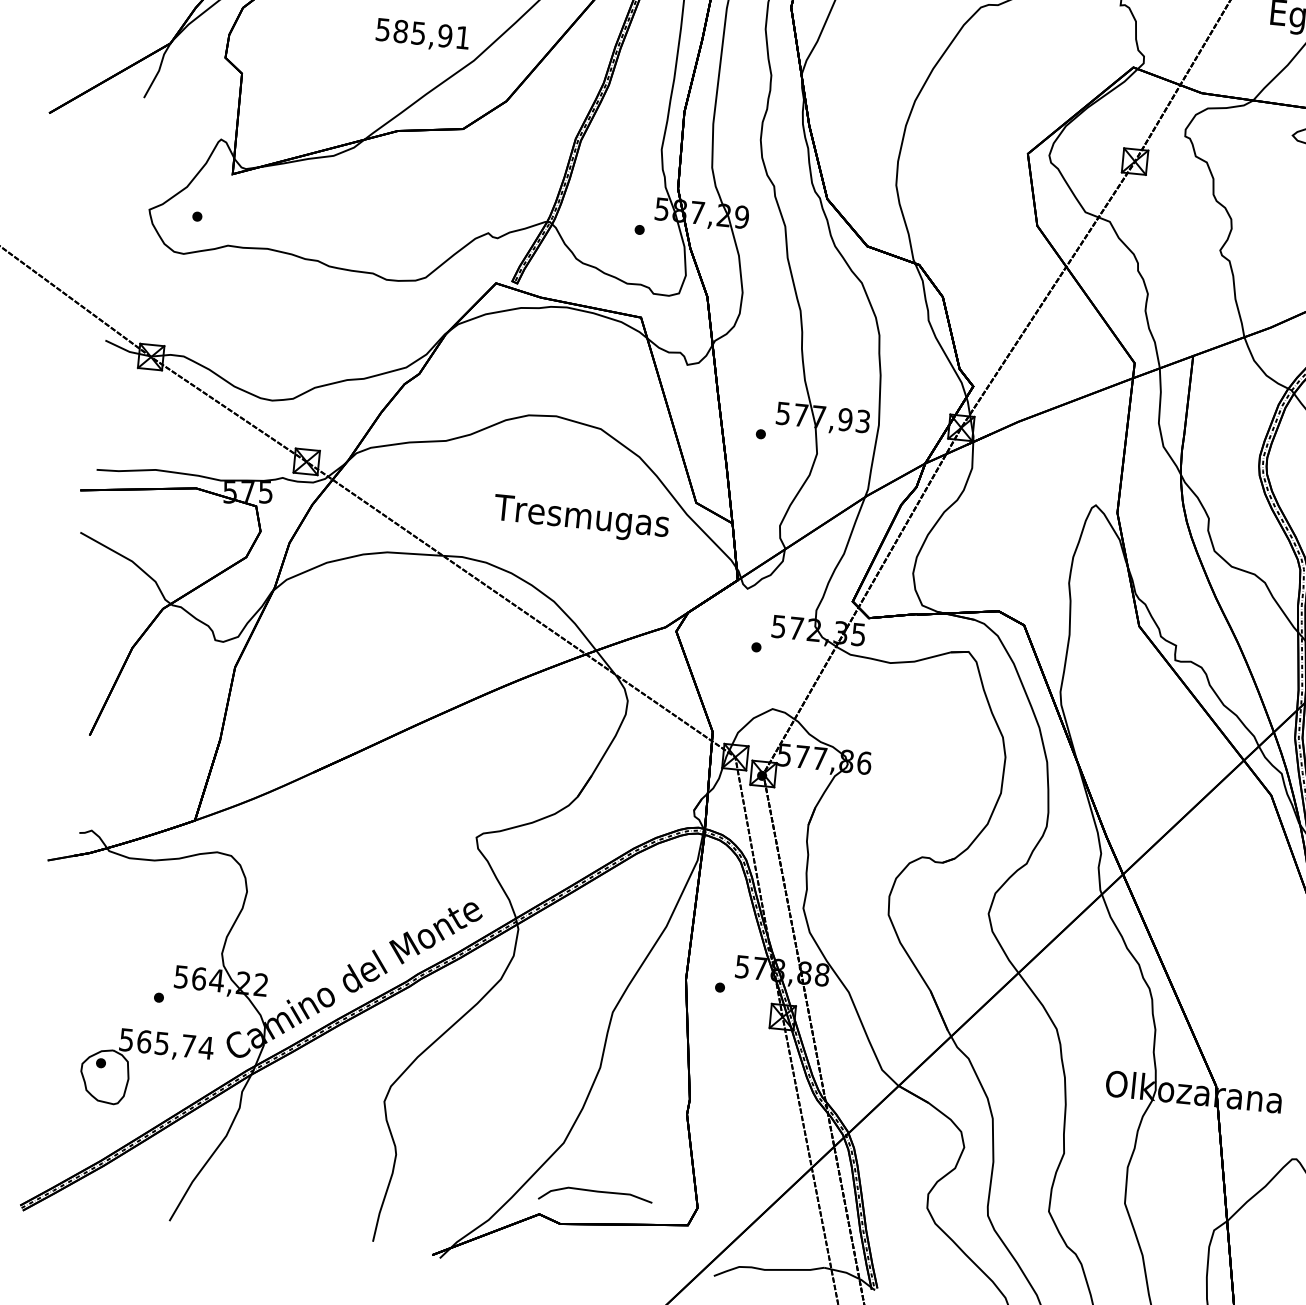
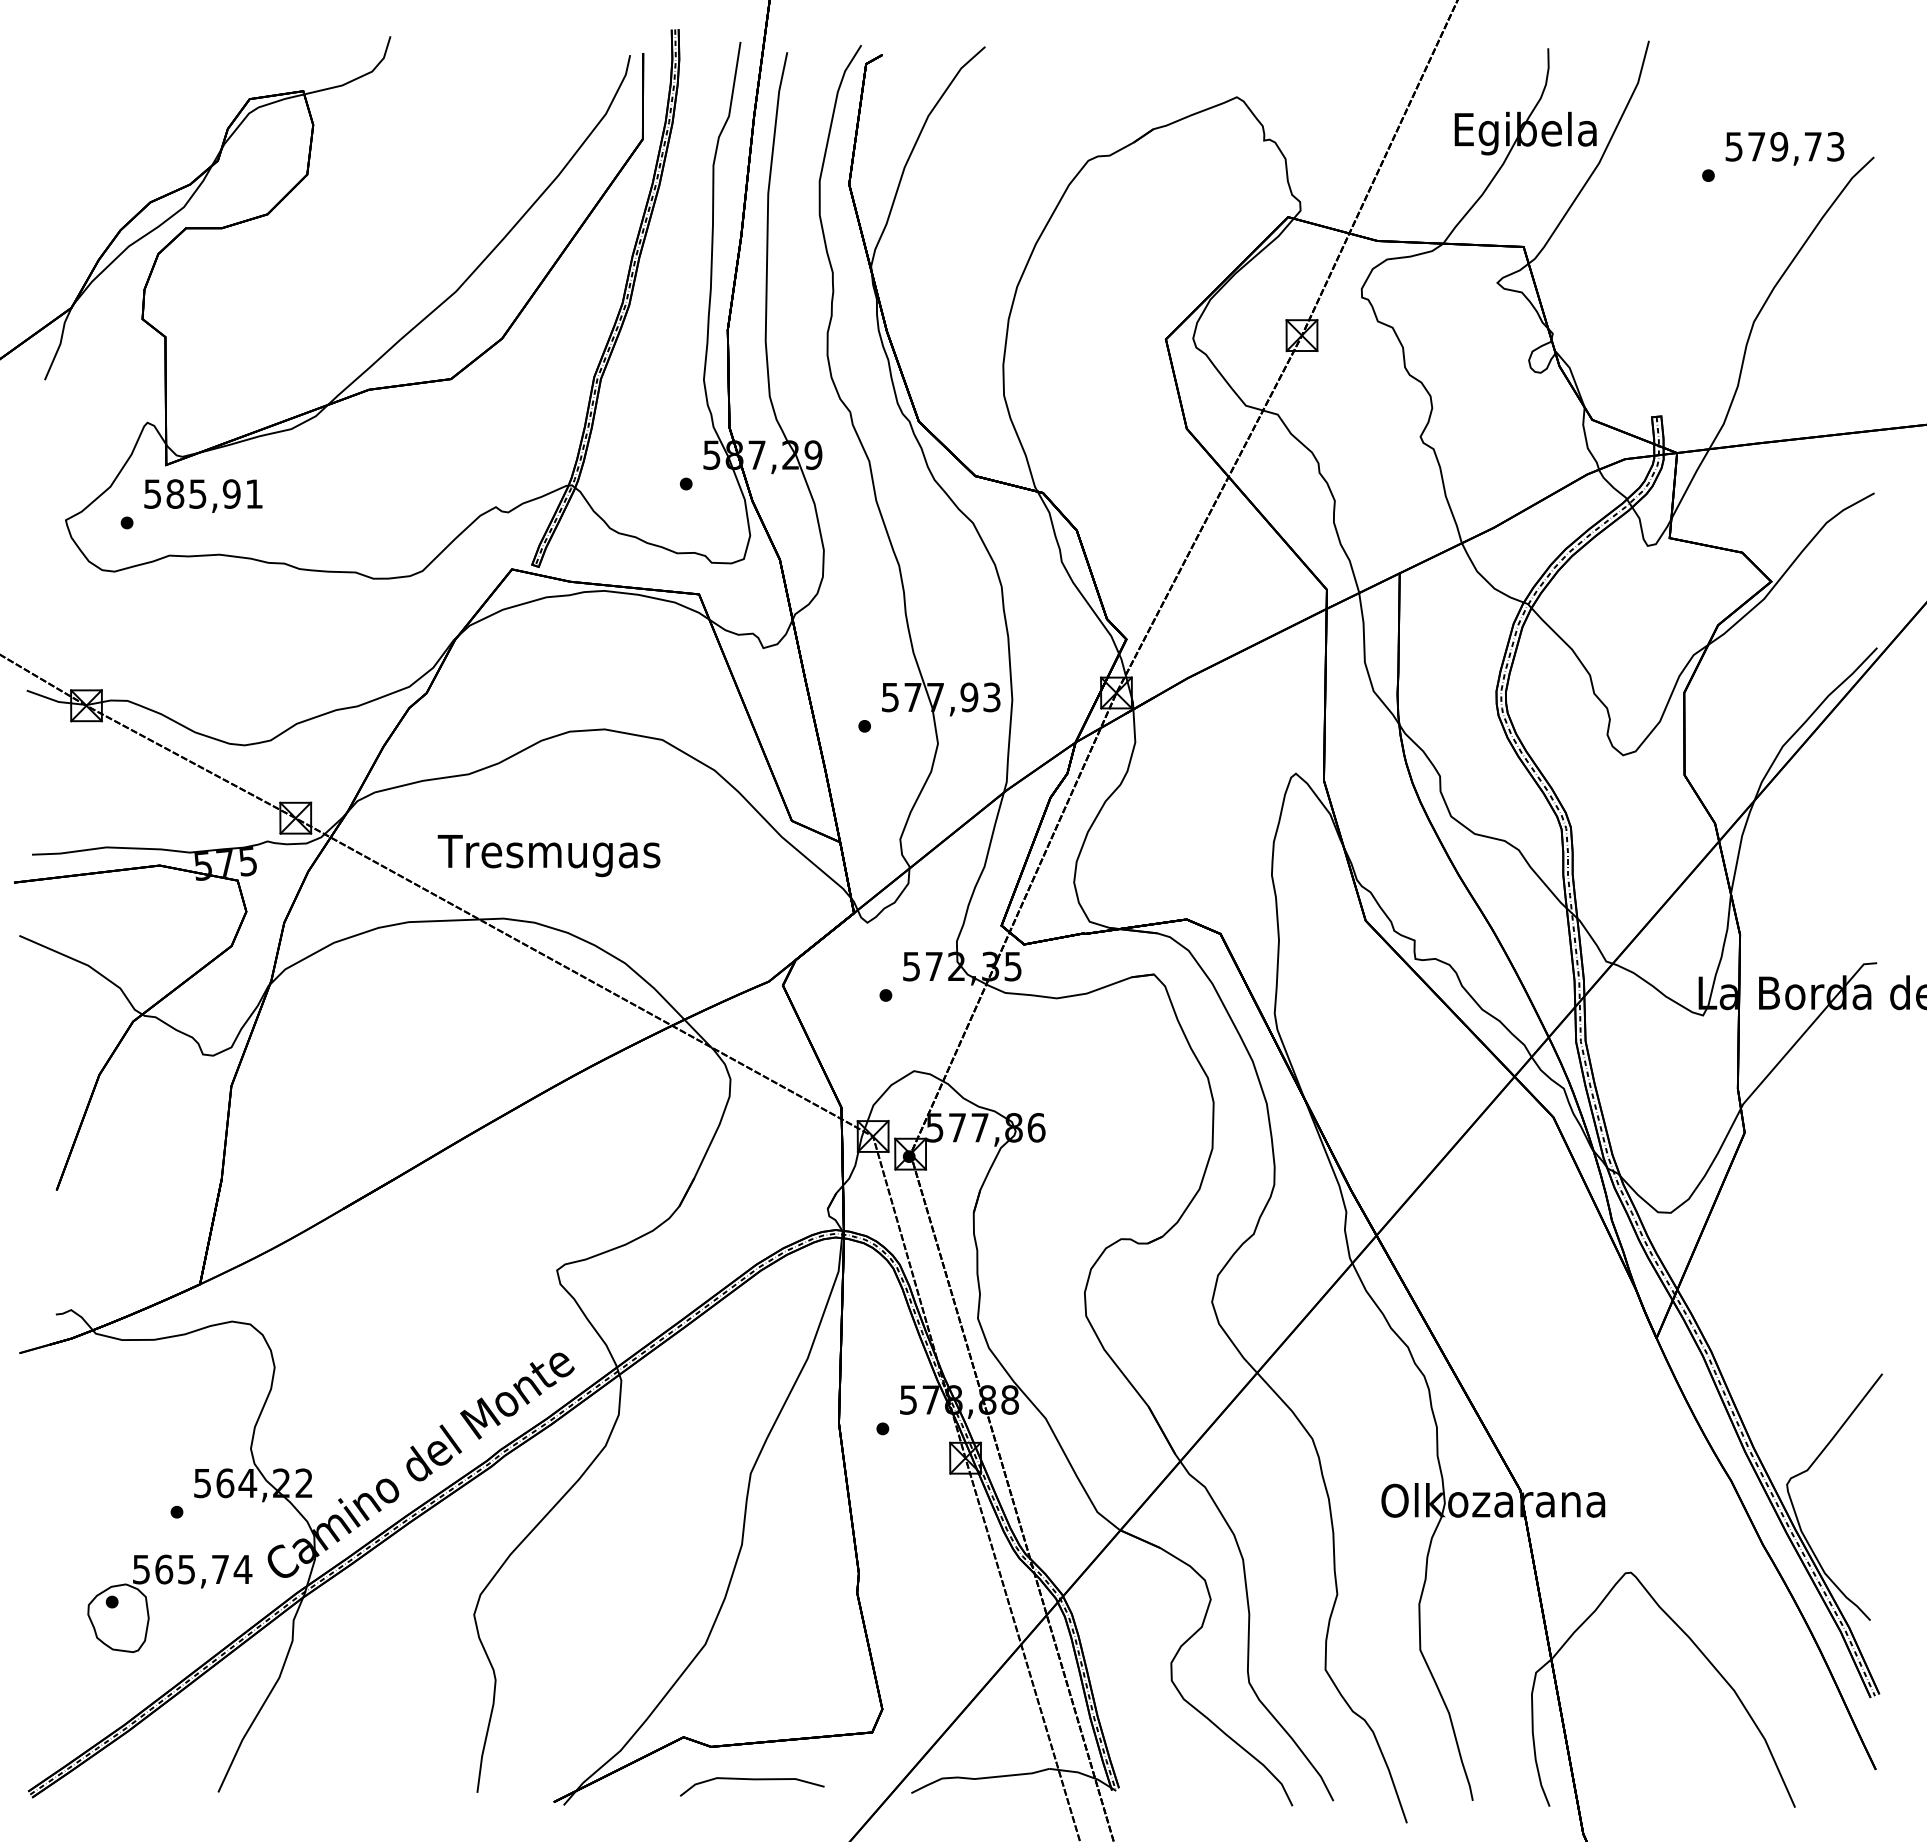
text: (422, 34) -> (203, 495), moved
text: (580, 519) -> (548, 856), moved
curve: (595, 1192) -> (751, 1780), moved

